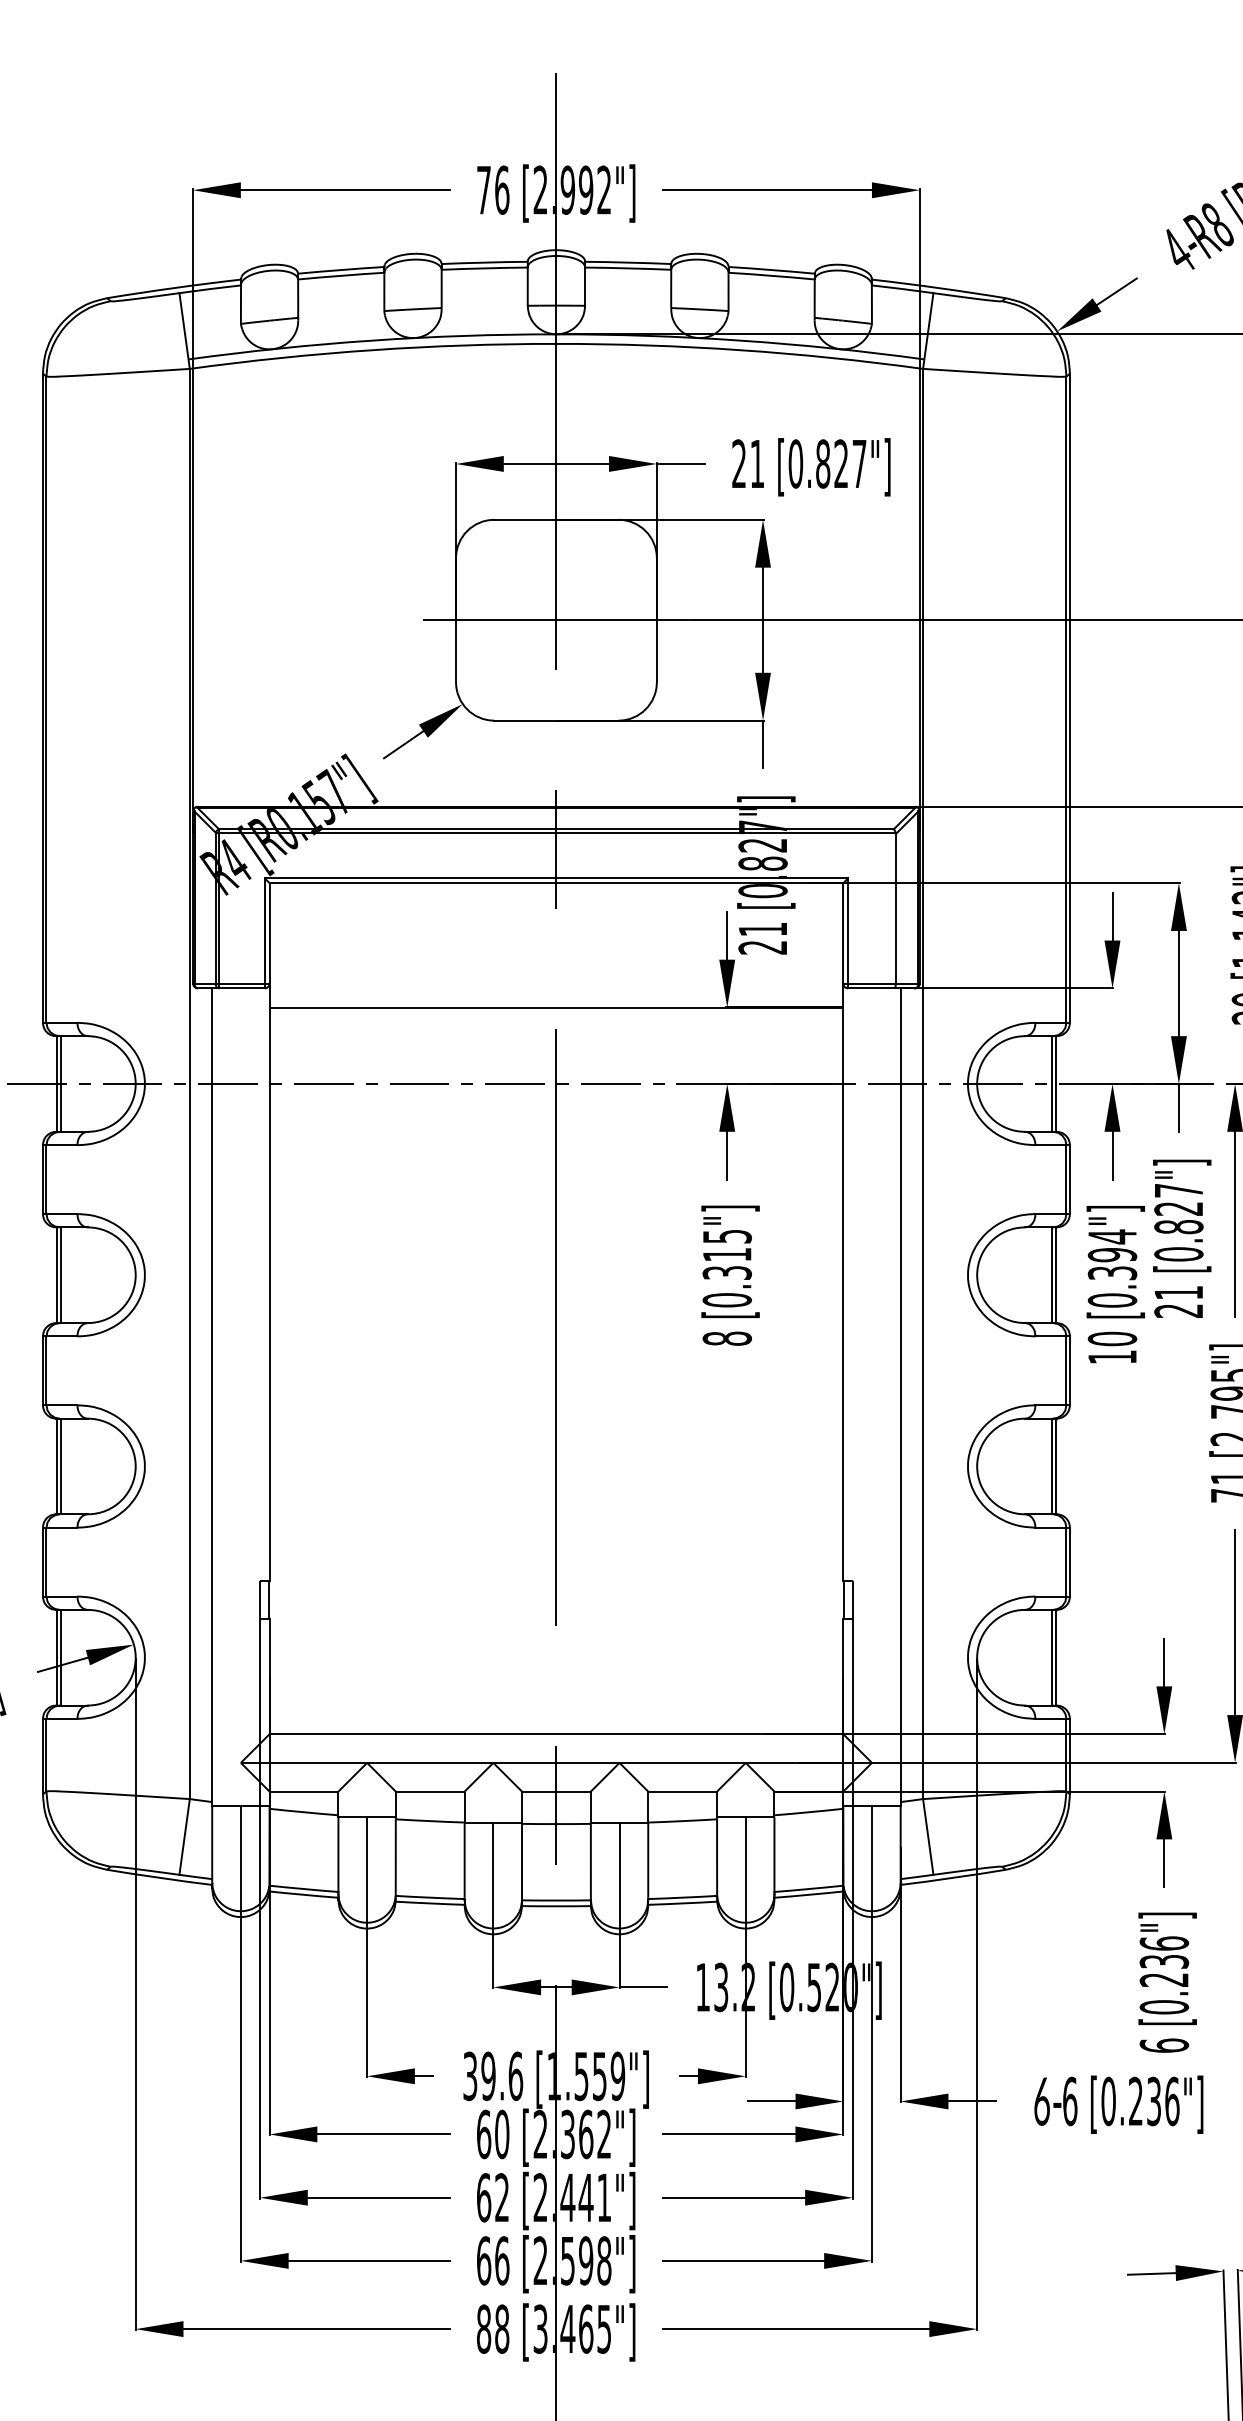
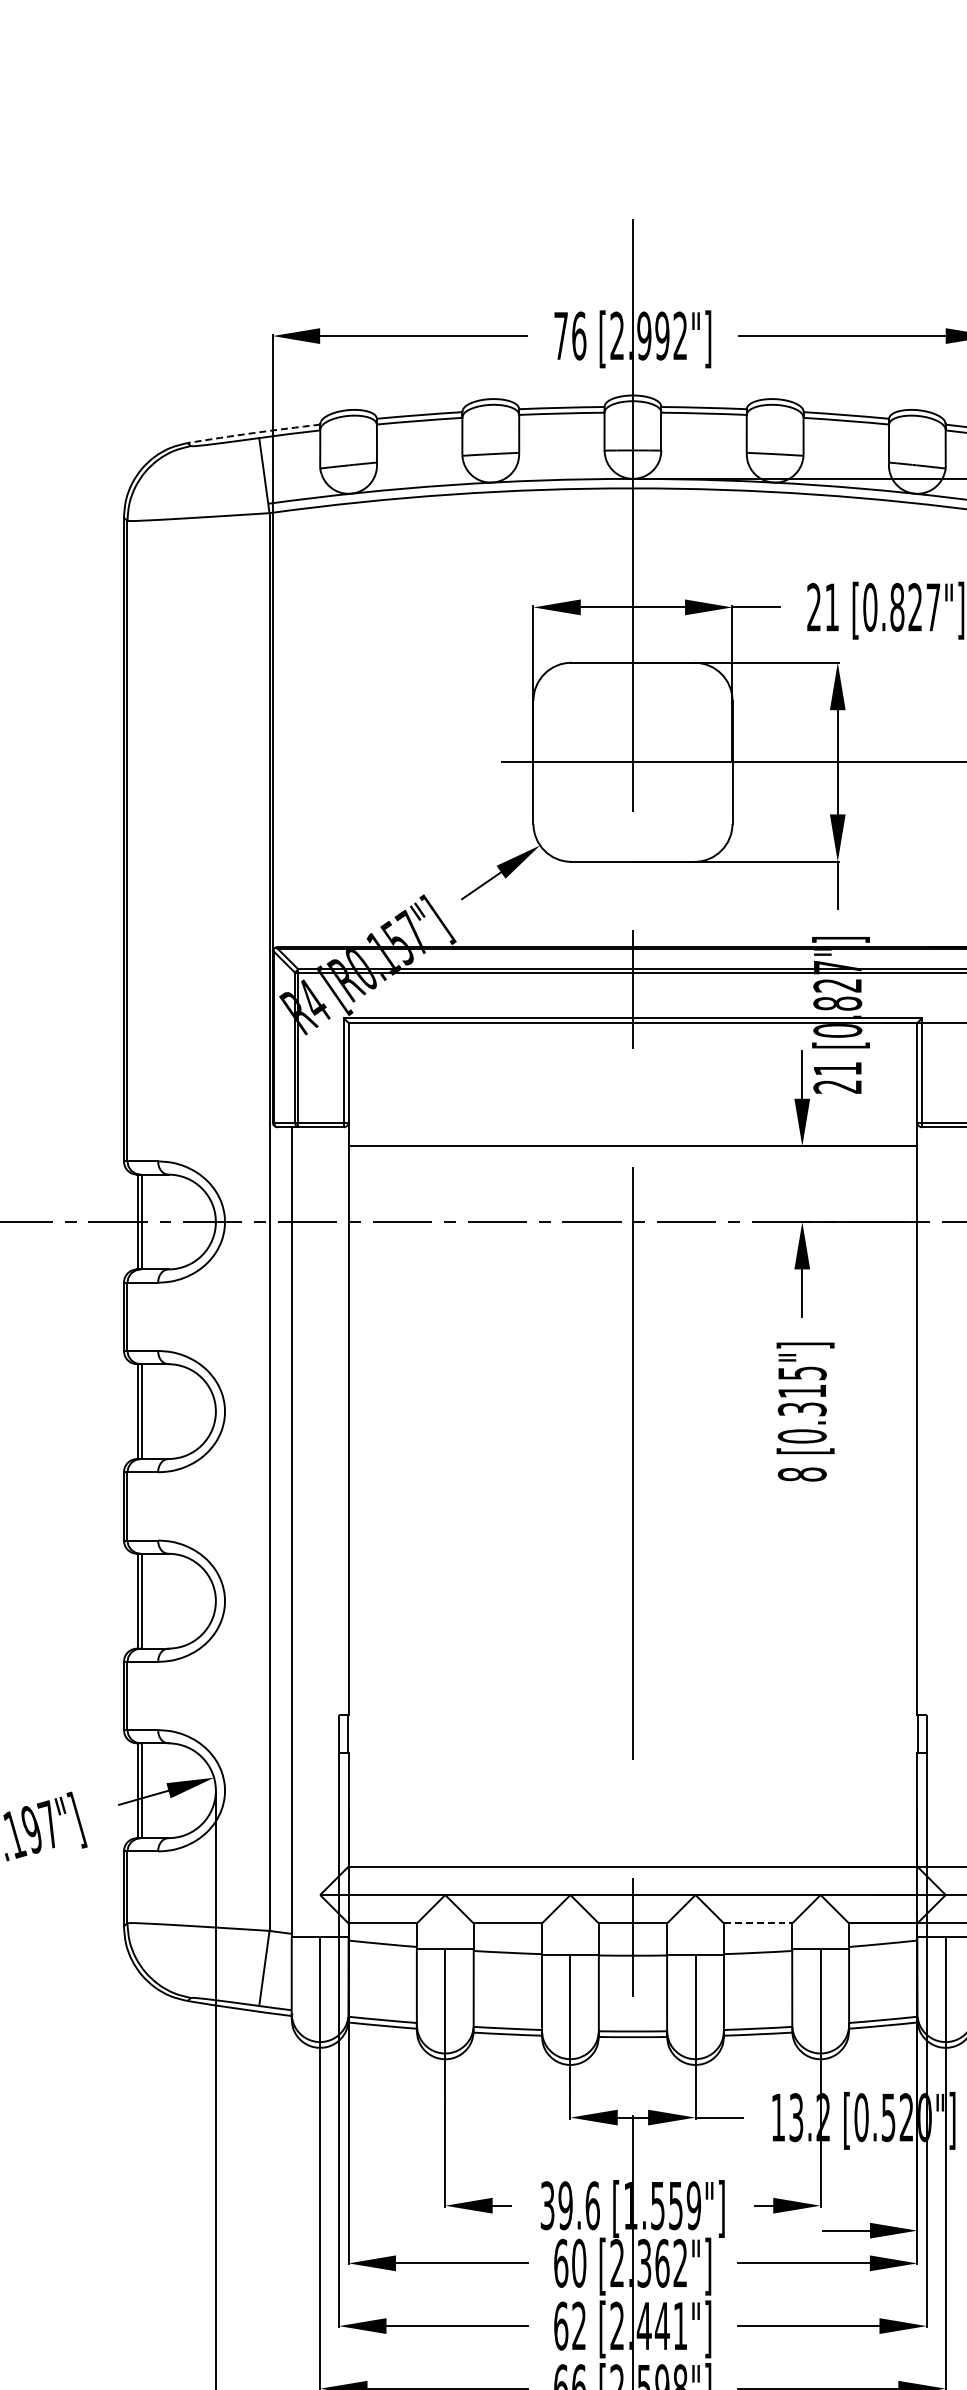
arc: (173, 288) -> (253, 433), solid -> dashed
line: (683, 1791) -> (758, 1923), solid -> dashed

